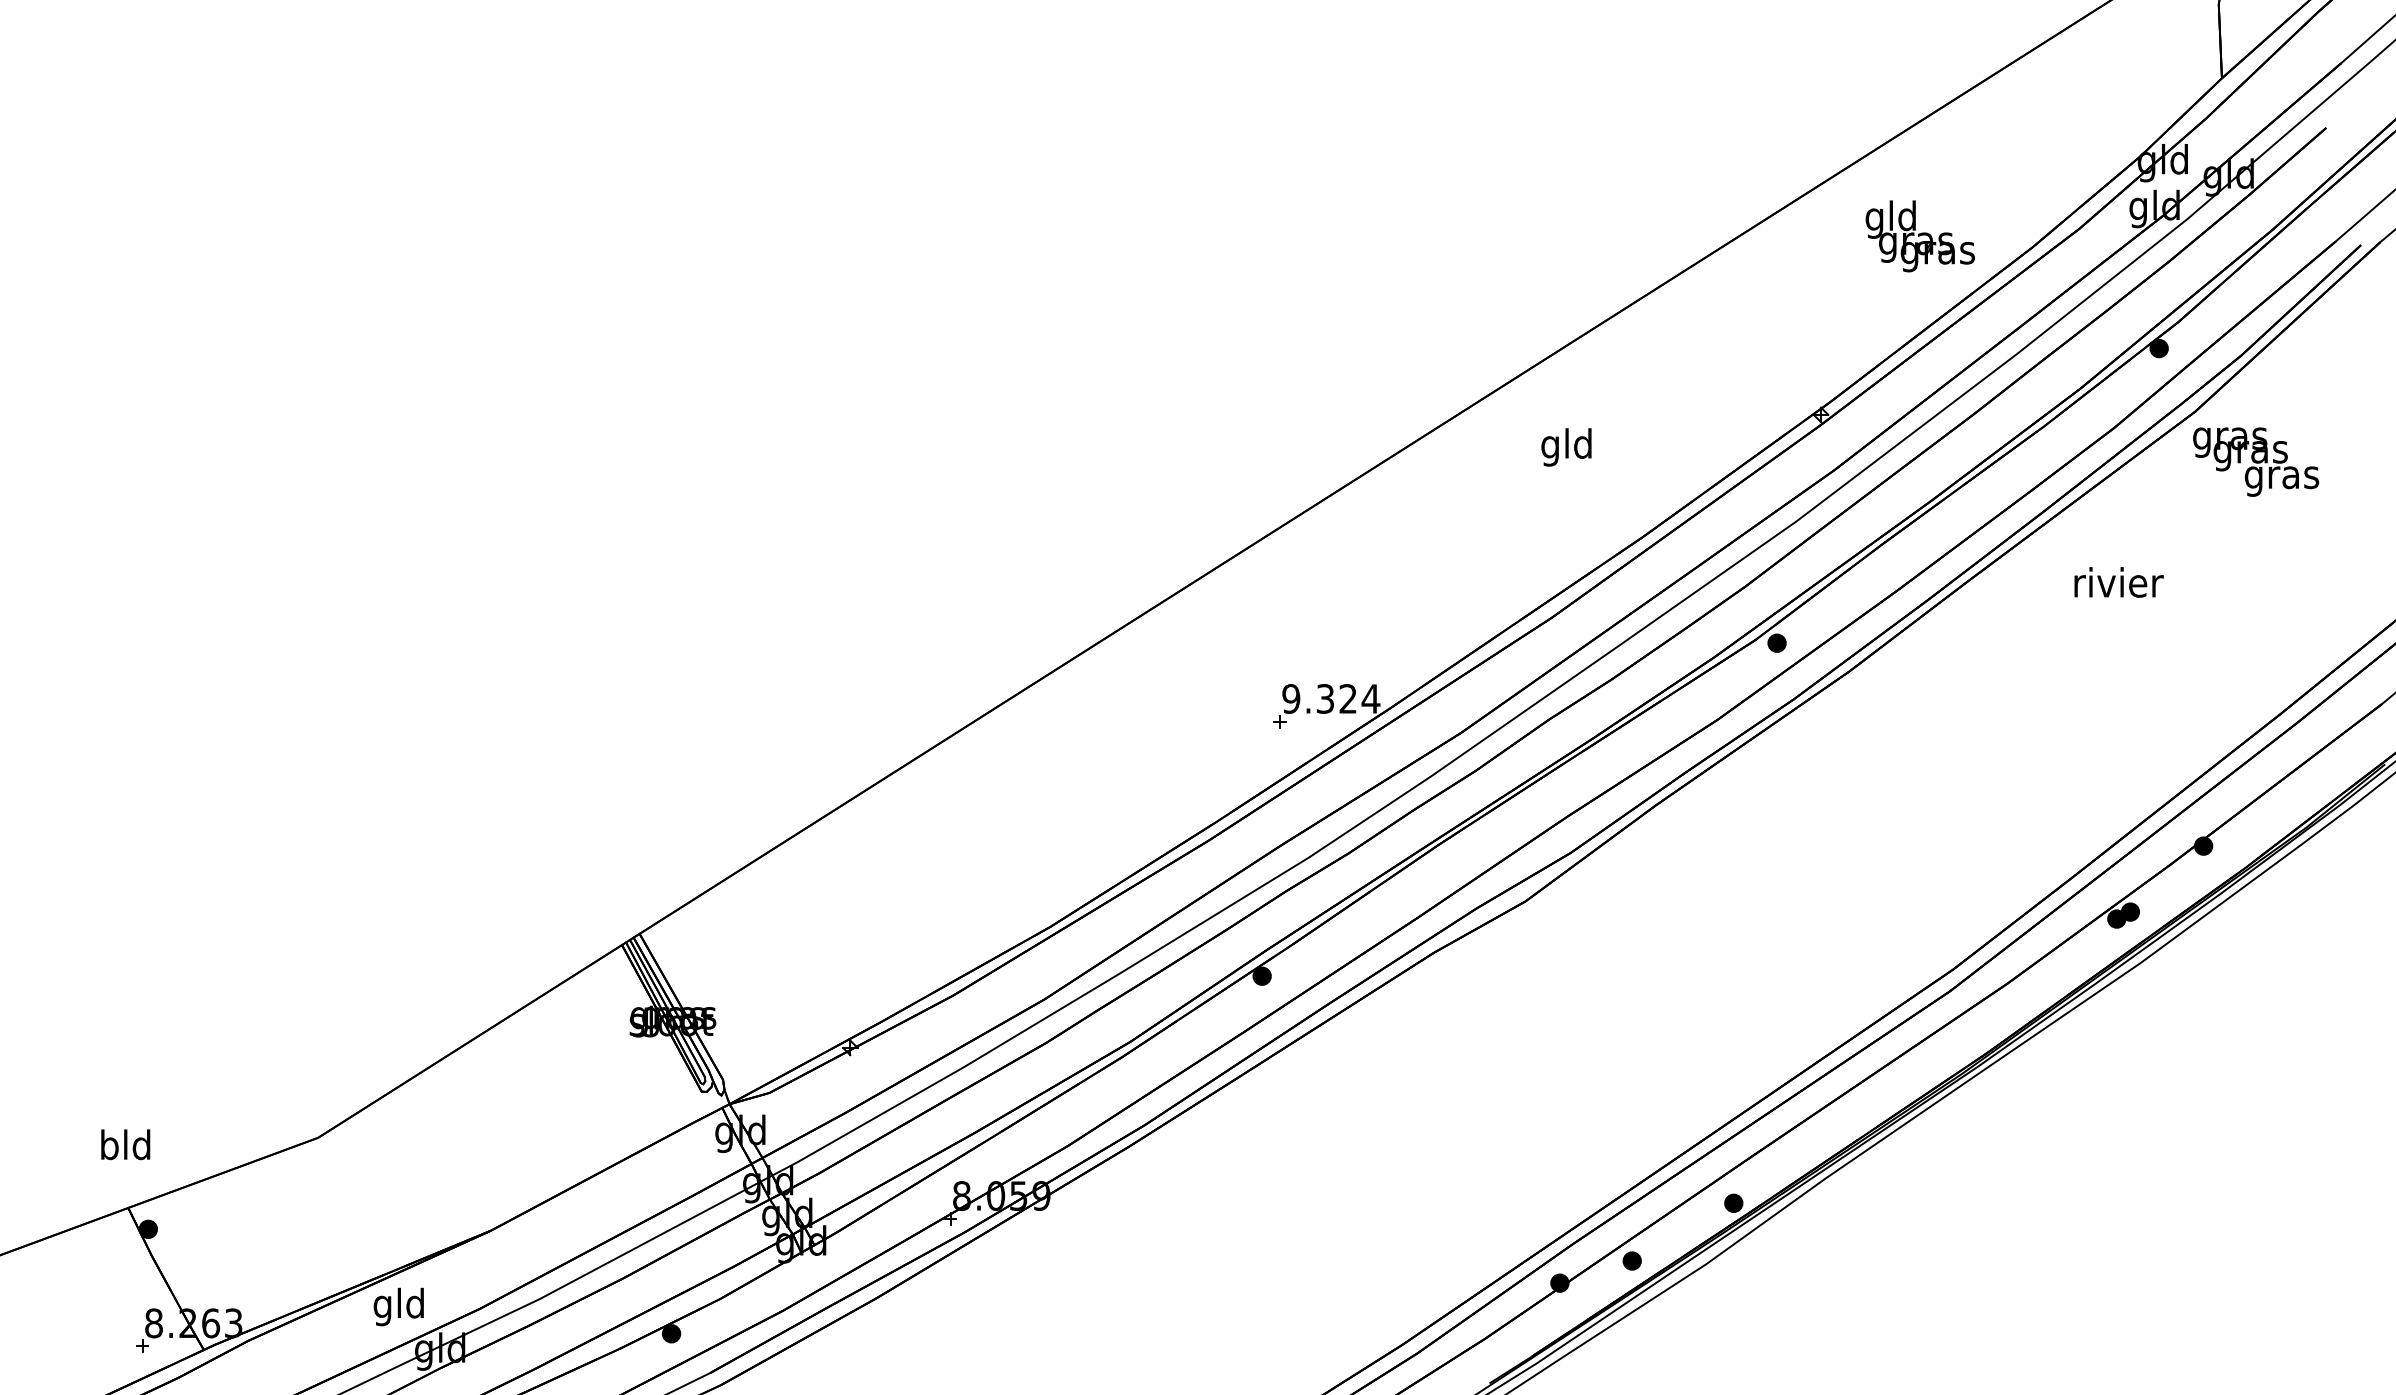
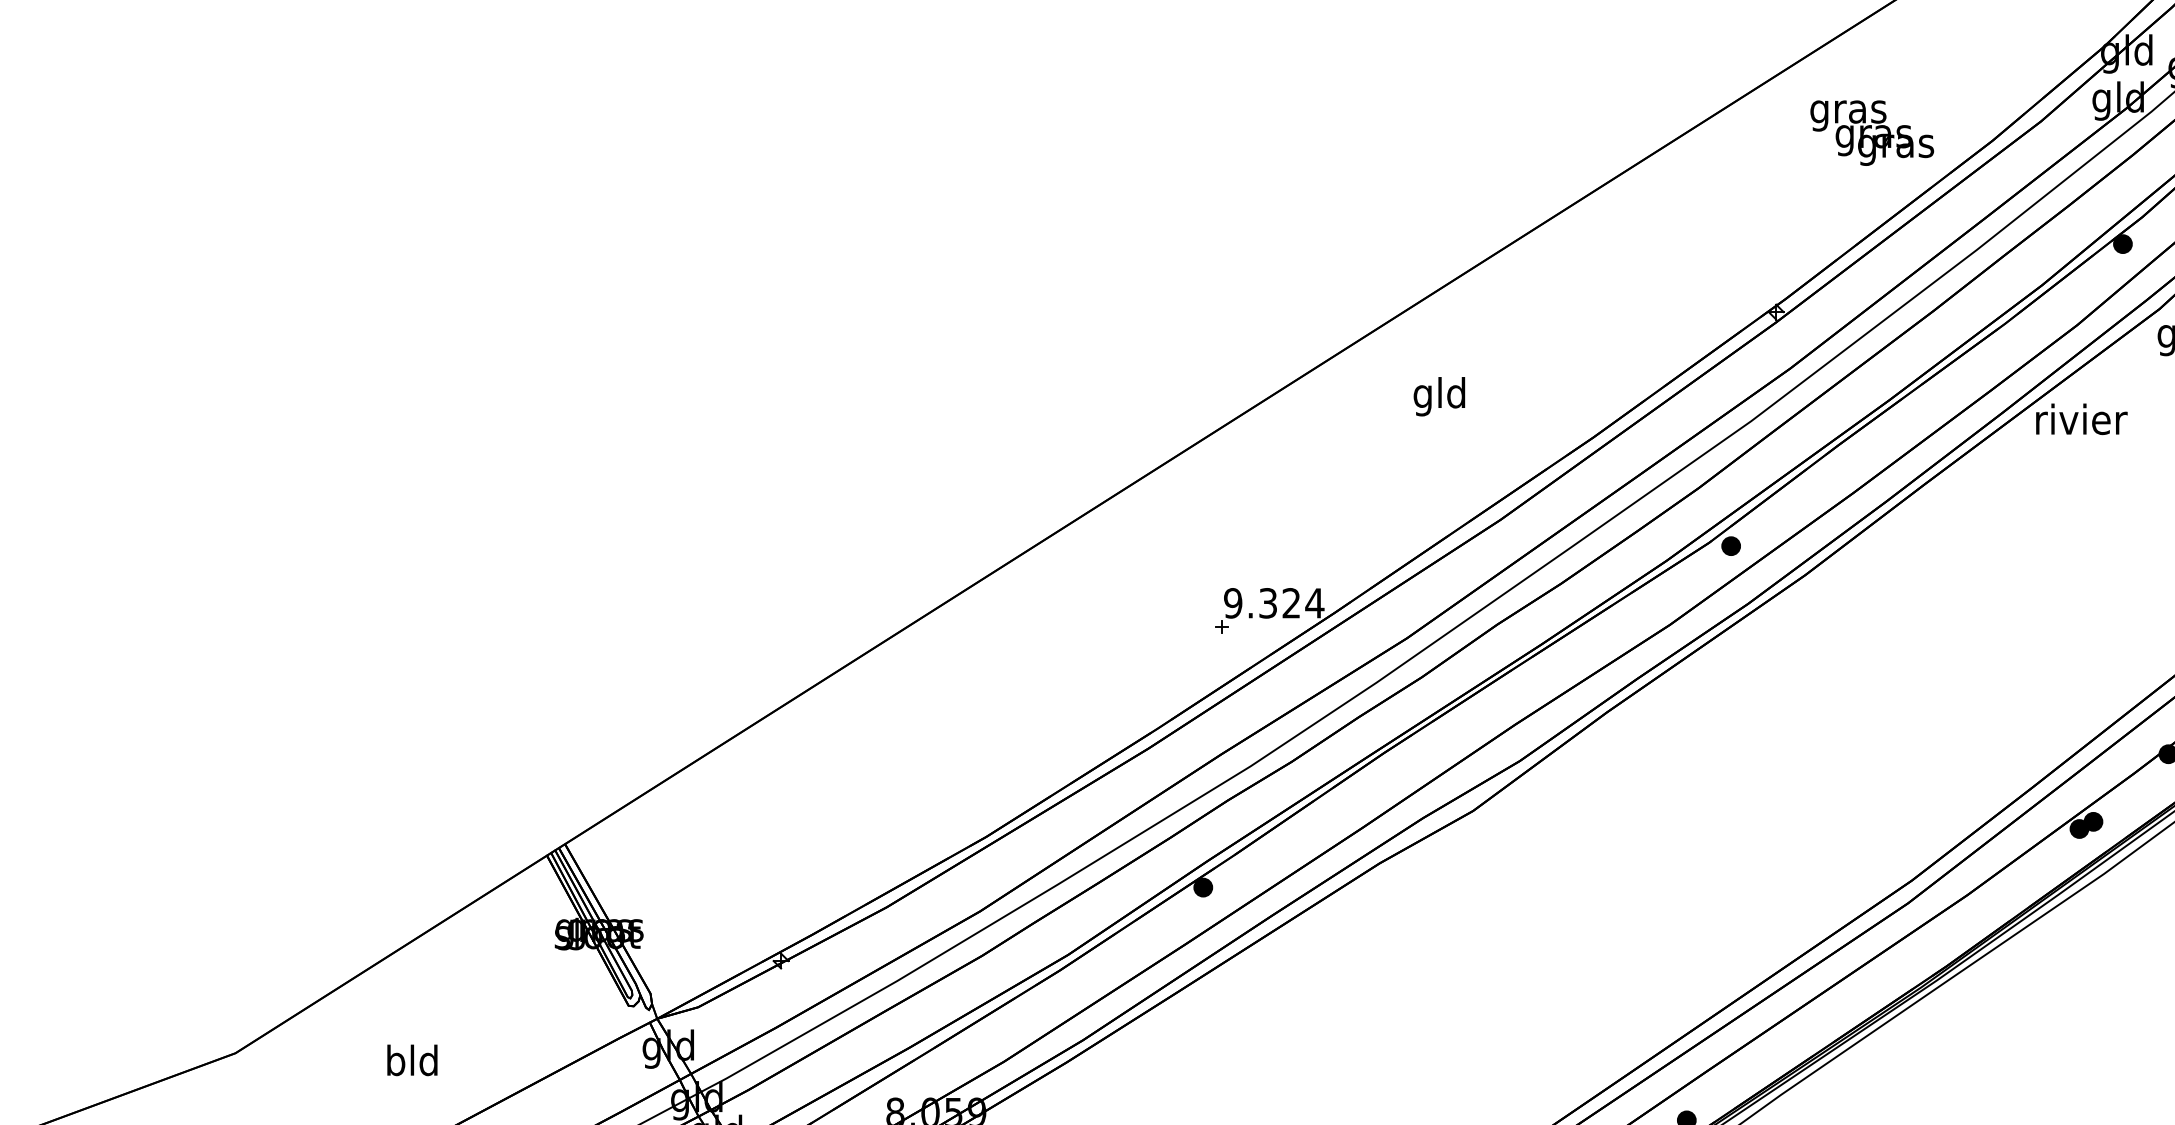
text: (1891, 219) -> (1848, 111), gld -> gras
text: (1566, 447) -> (1439, 396), moved
text: (2118, 582) -> (2081, 419), moved
text: (125, 1144) -> (412, 1060), moved

